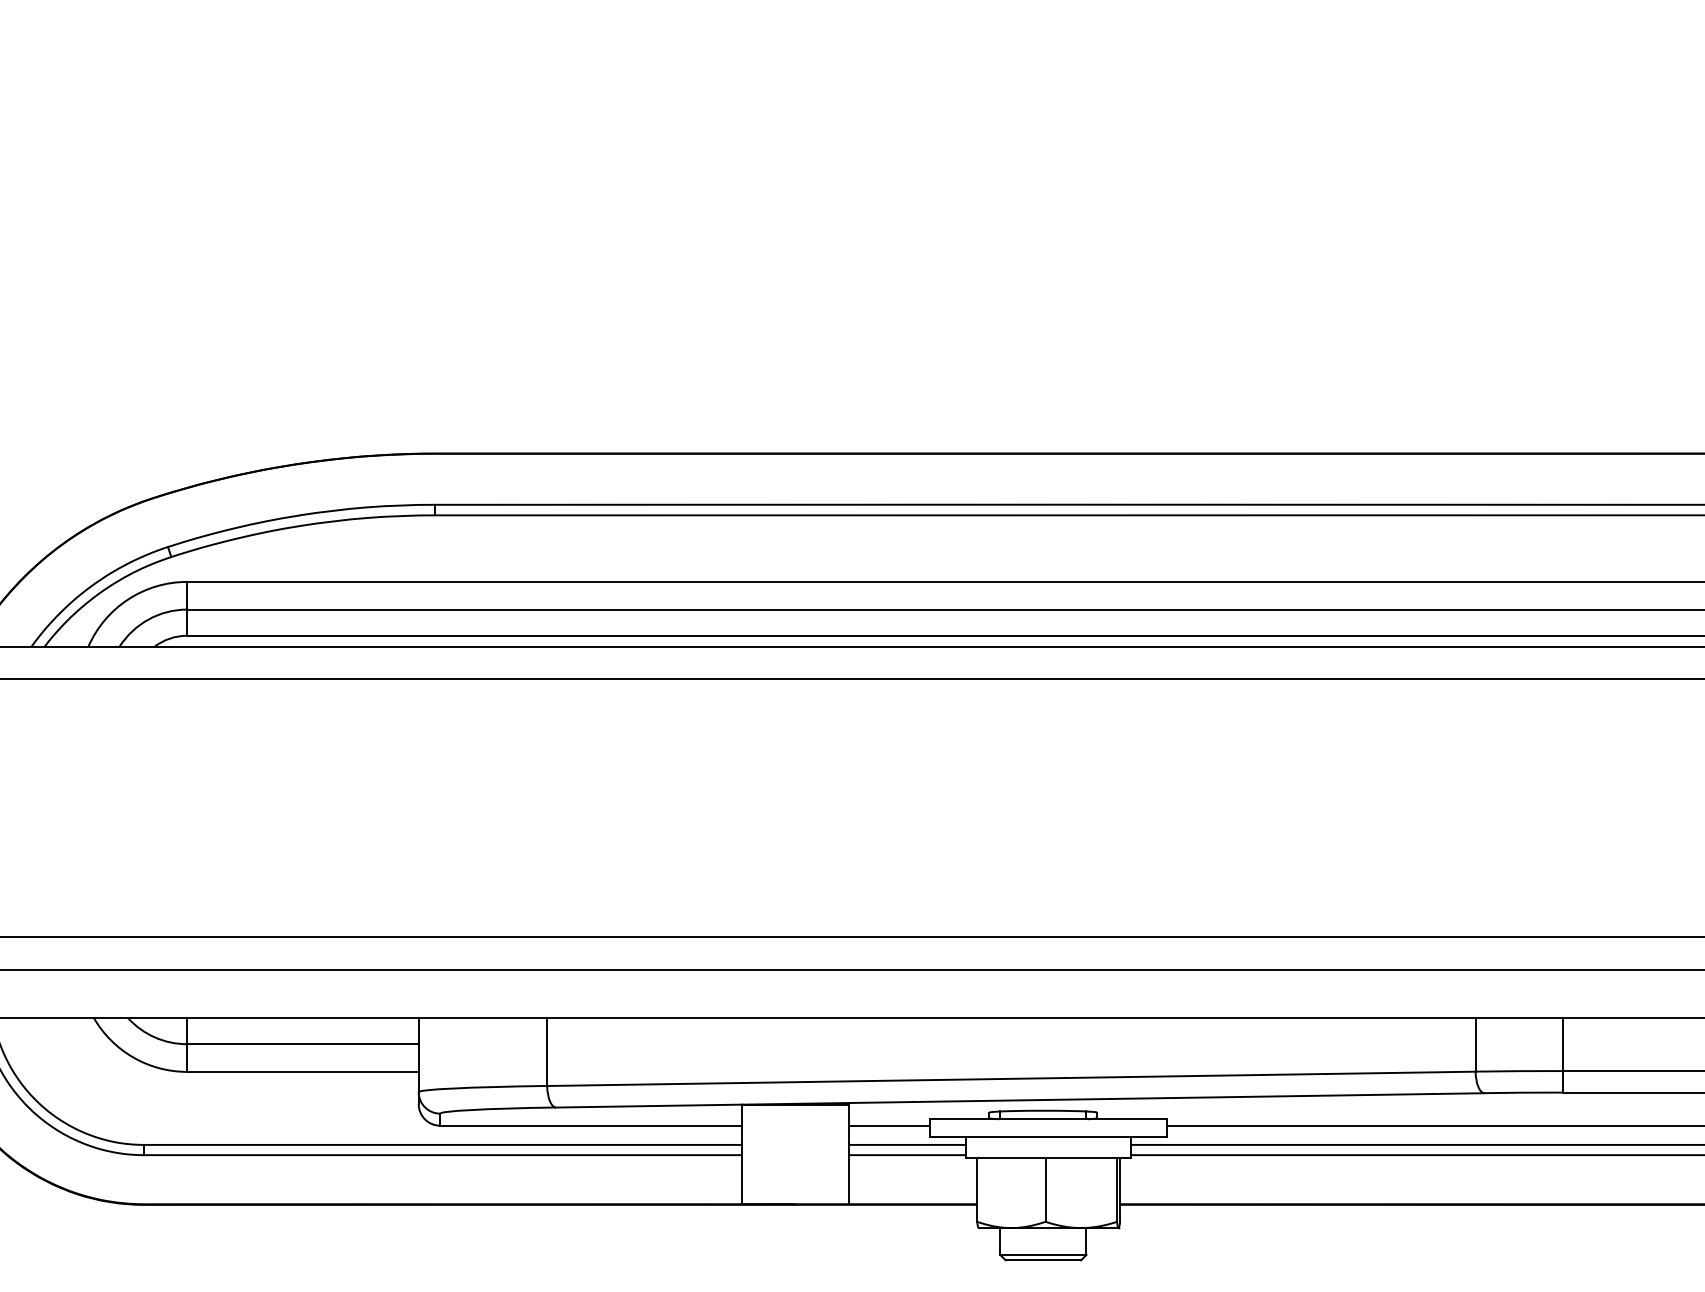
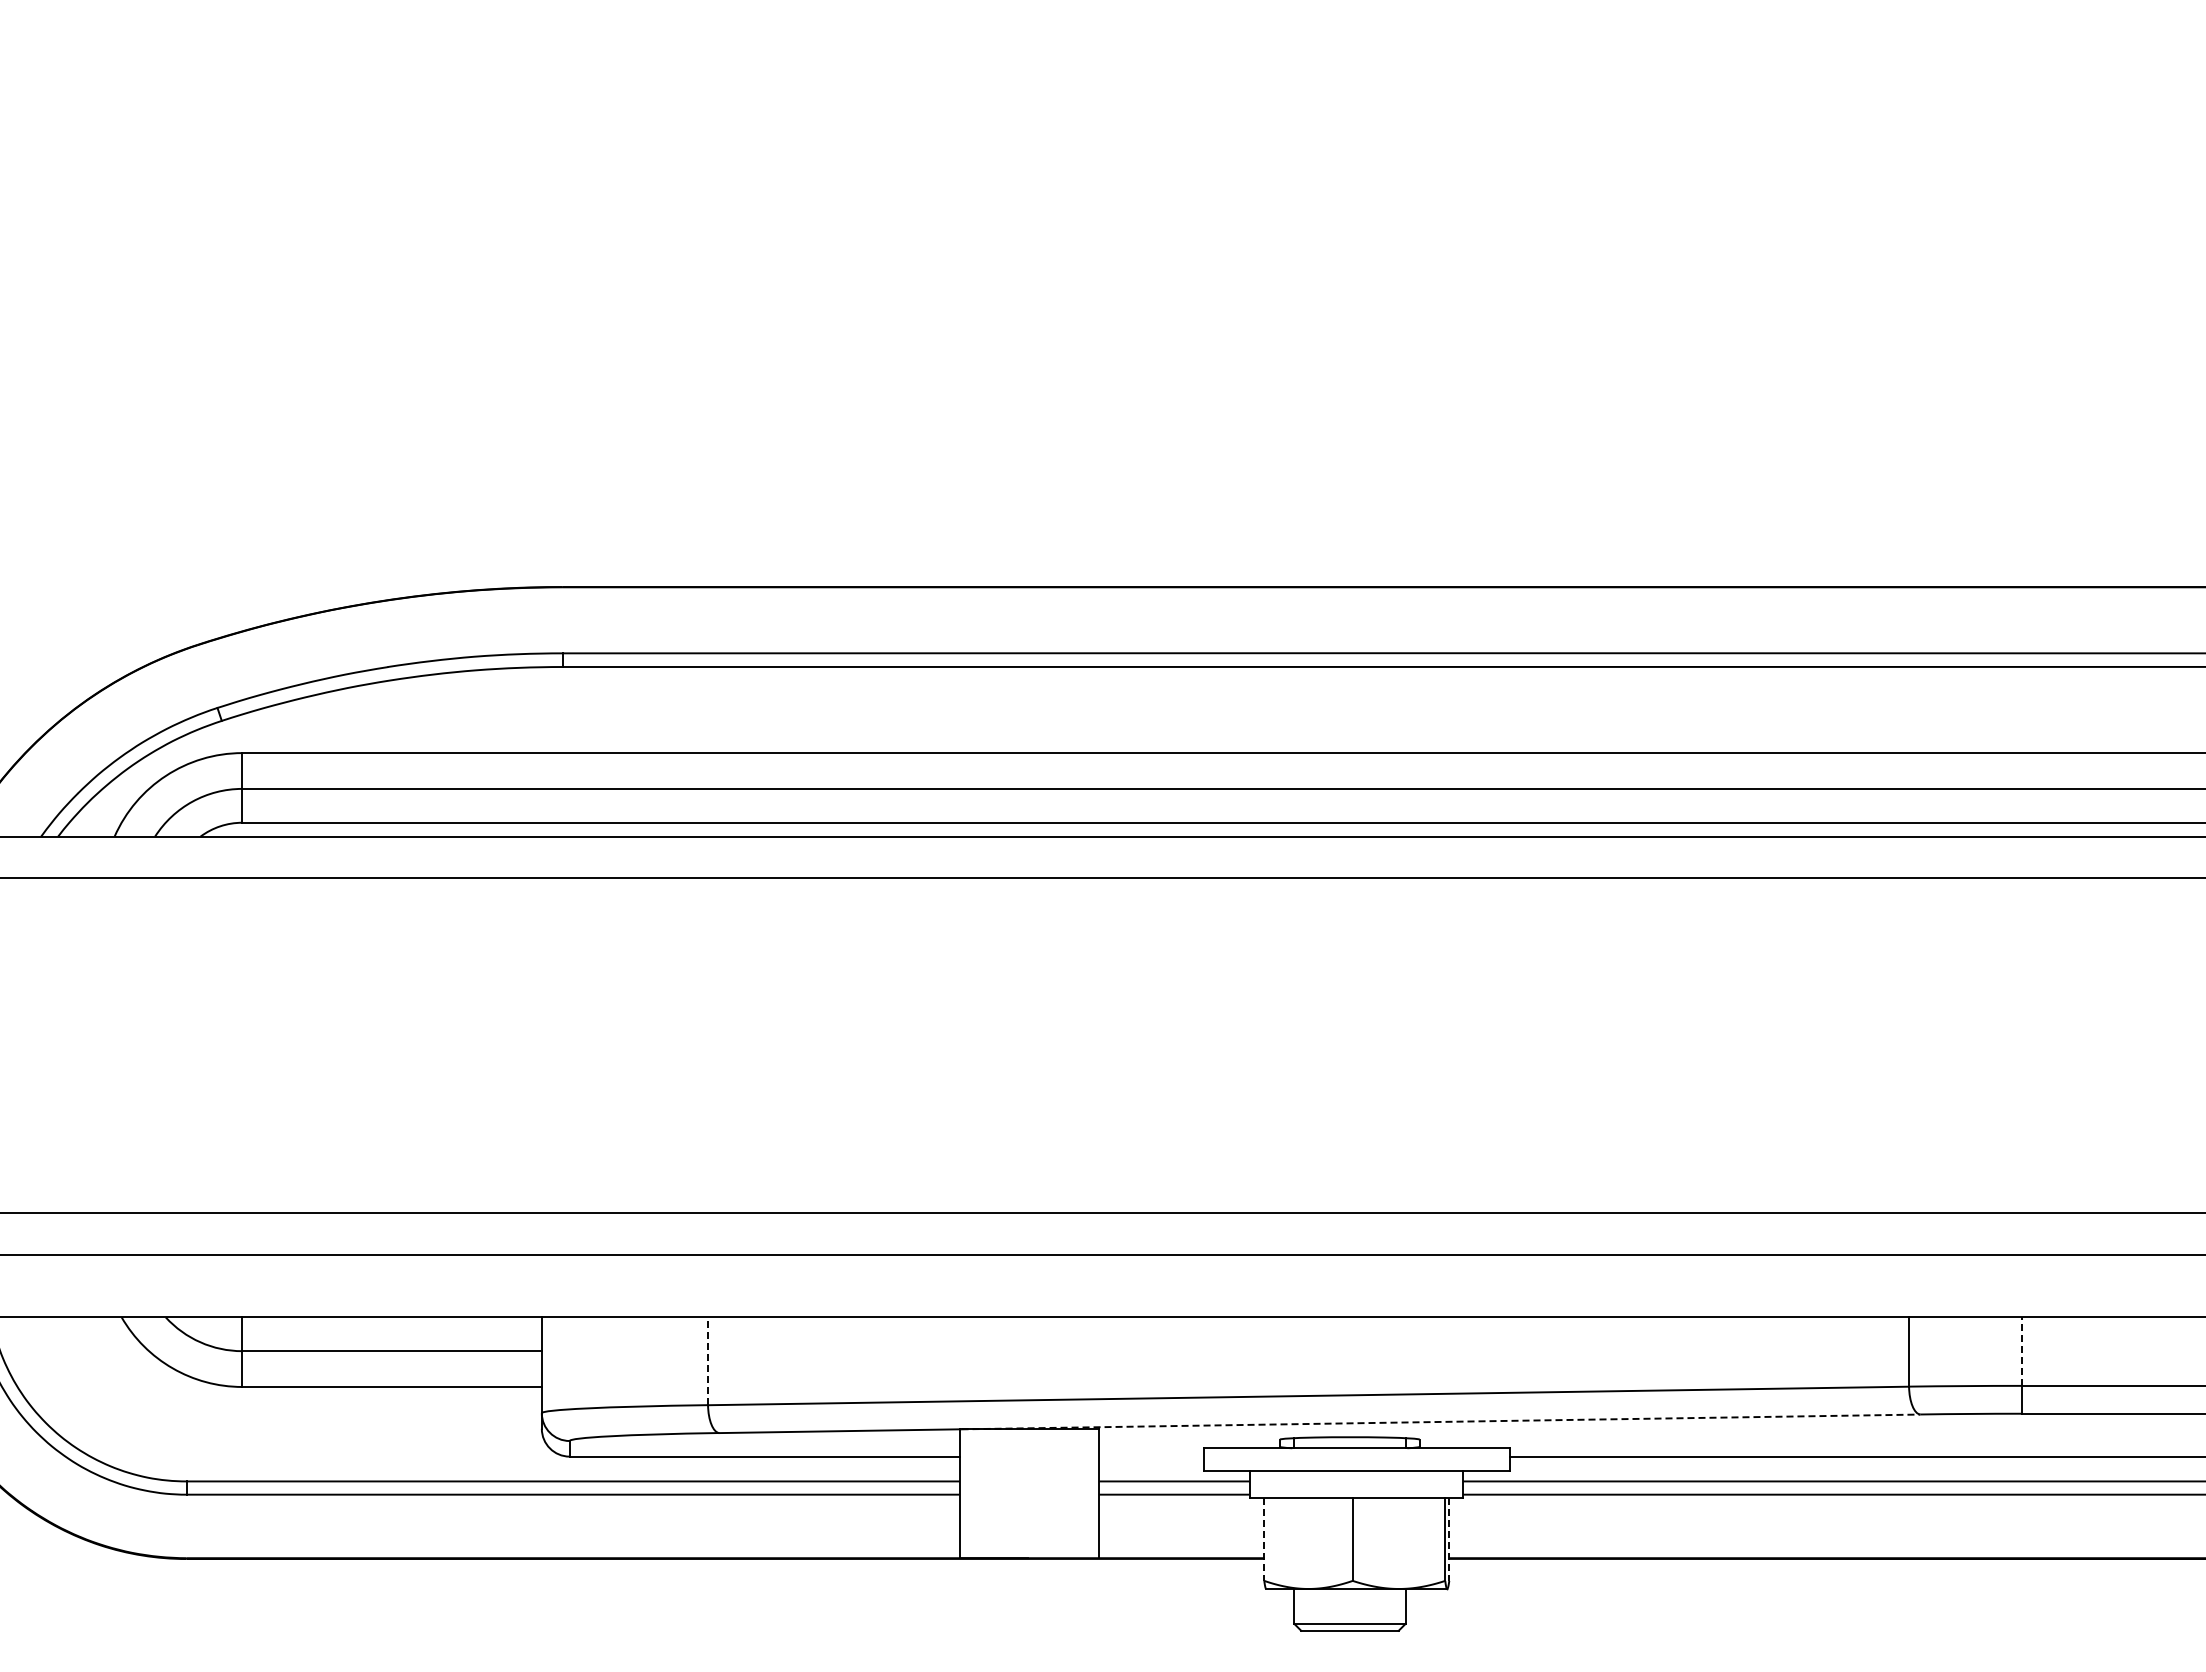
line: (1562, 1044) -> (2021, 1351), solid -> dashed
line: (547, 1052) -> (708, 1361), solid -> dashed
line: (1114, 1098) -> (1441, 1421), solid -> dashed
line: (889, 1125) -> (1151, 1456), removed
line: (977, 1190) -> (1264, 1540), solid -> dashed
line: (1120, 1190) -> (1449, 1540), solid -> dashed

